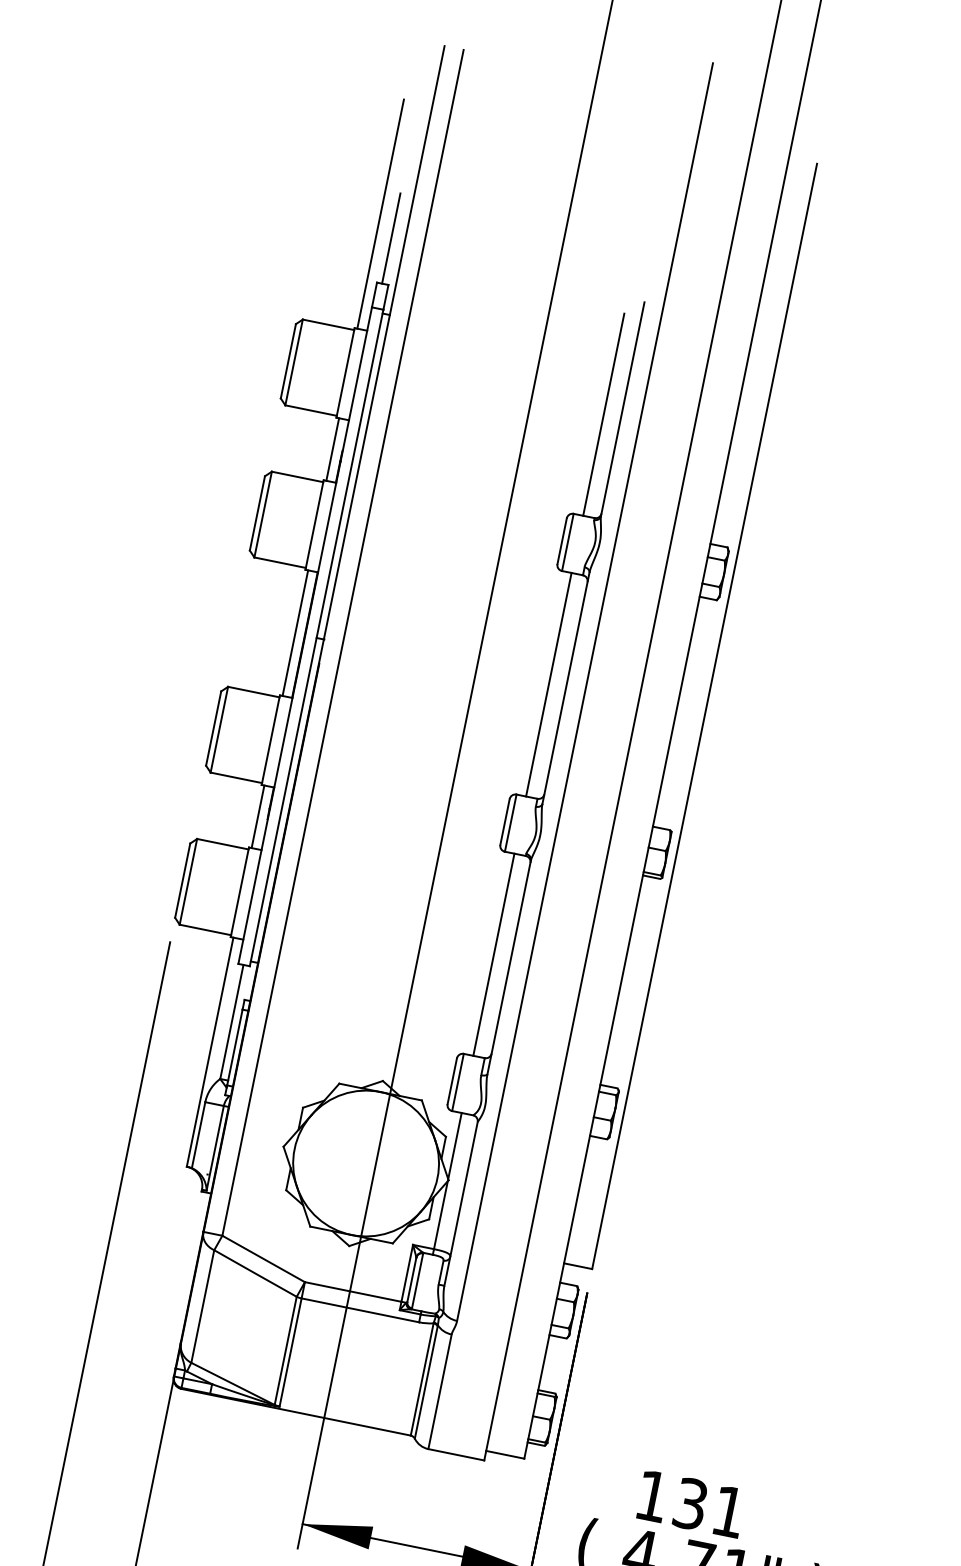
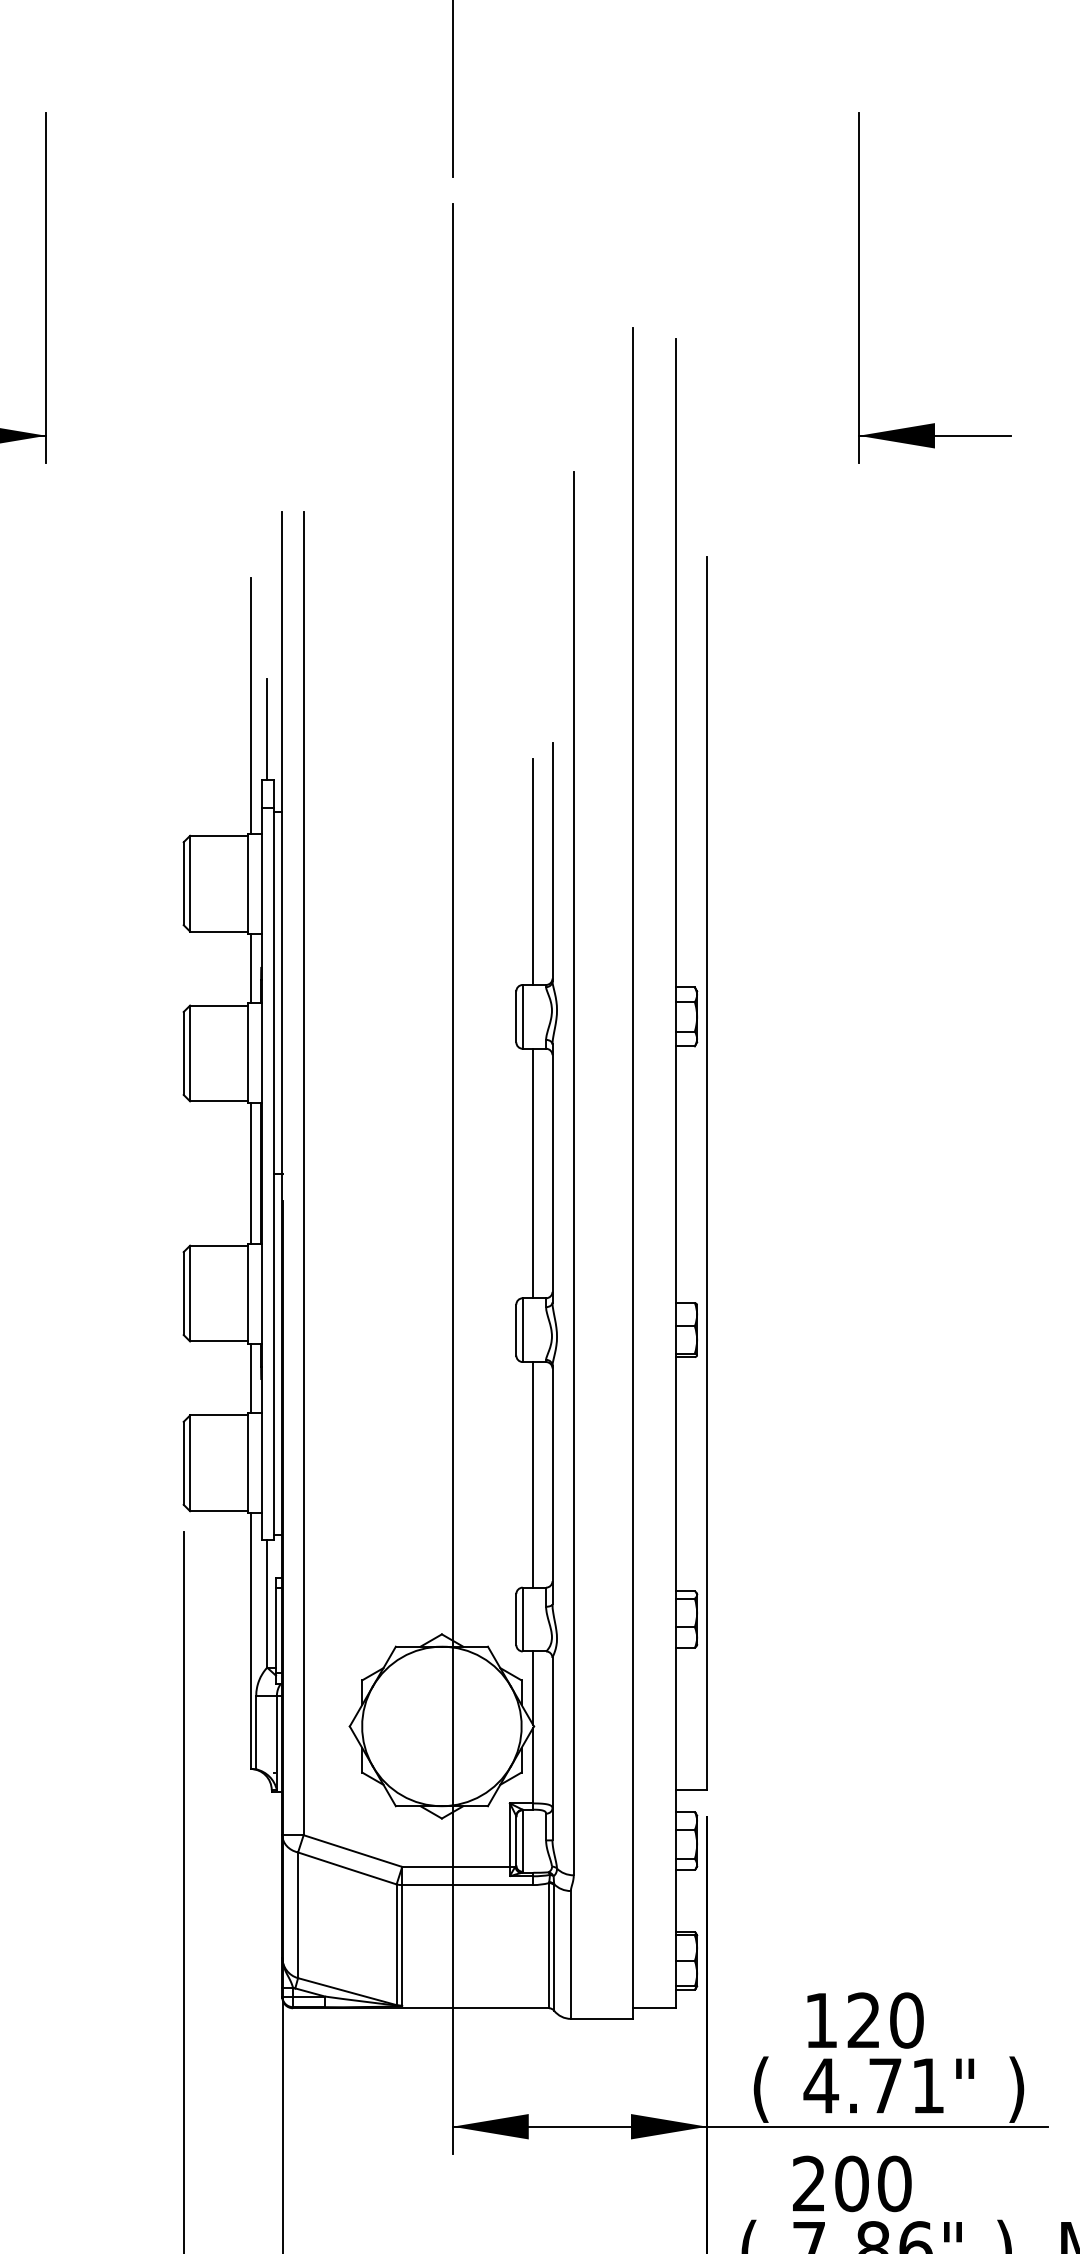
text: (709, 1507) -> (885, 2020), 131 -> 120

